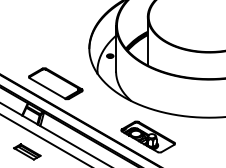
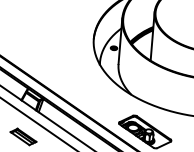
part: (55, 83) -> (57, 71), removed

